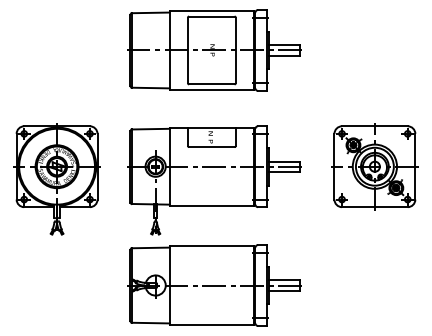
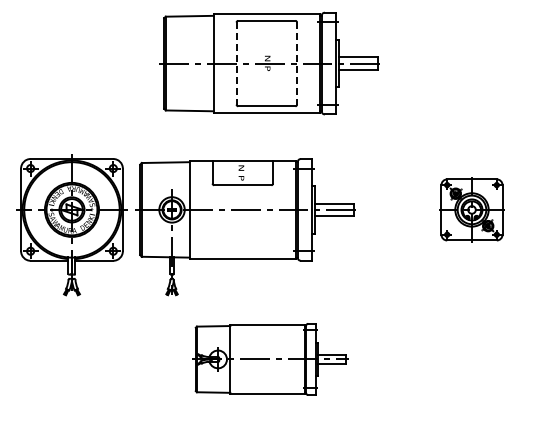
line: (187, 51) -> (236, 64), solid -> dashed
line: (236, 51) -> (297, 64), solid -> dashed
part: (374, 166) -> (471, 209), size x0.6
part: (214, 180) -> (245, 227), moved
part: (214, 285) -> (269, 359), size x0.7

